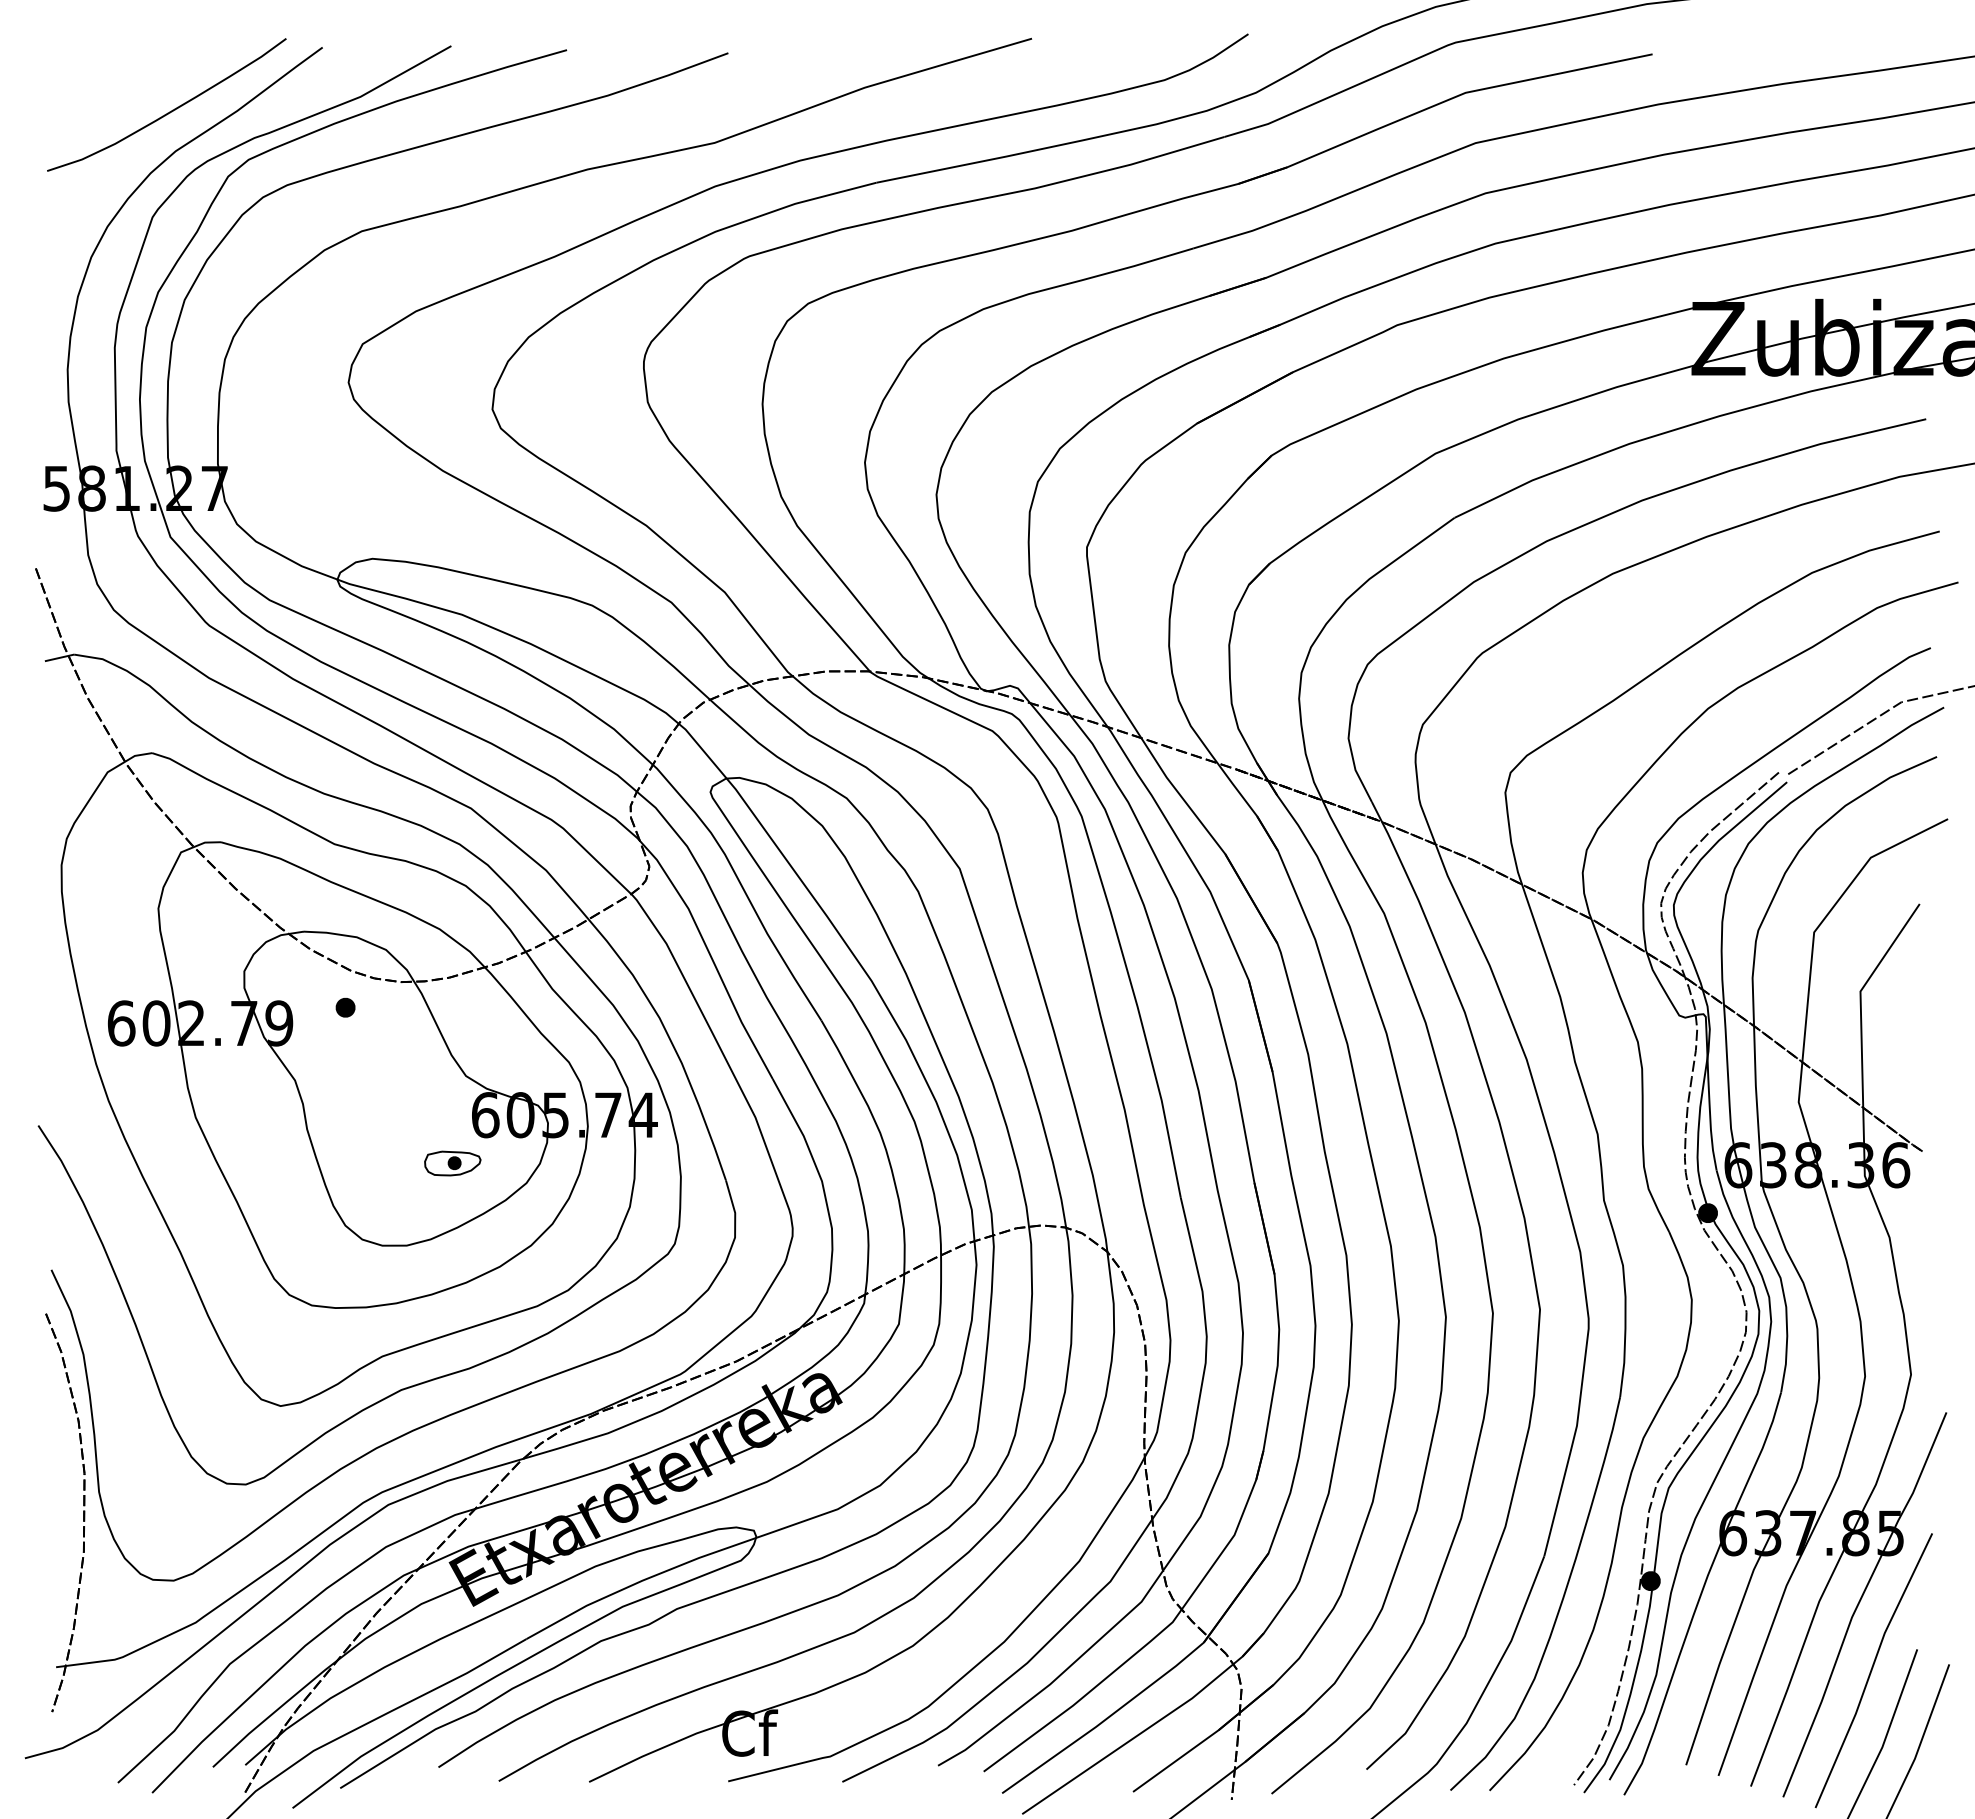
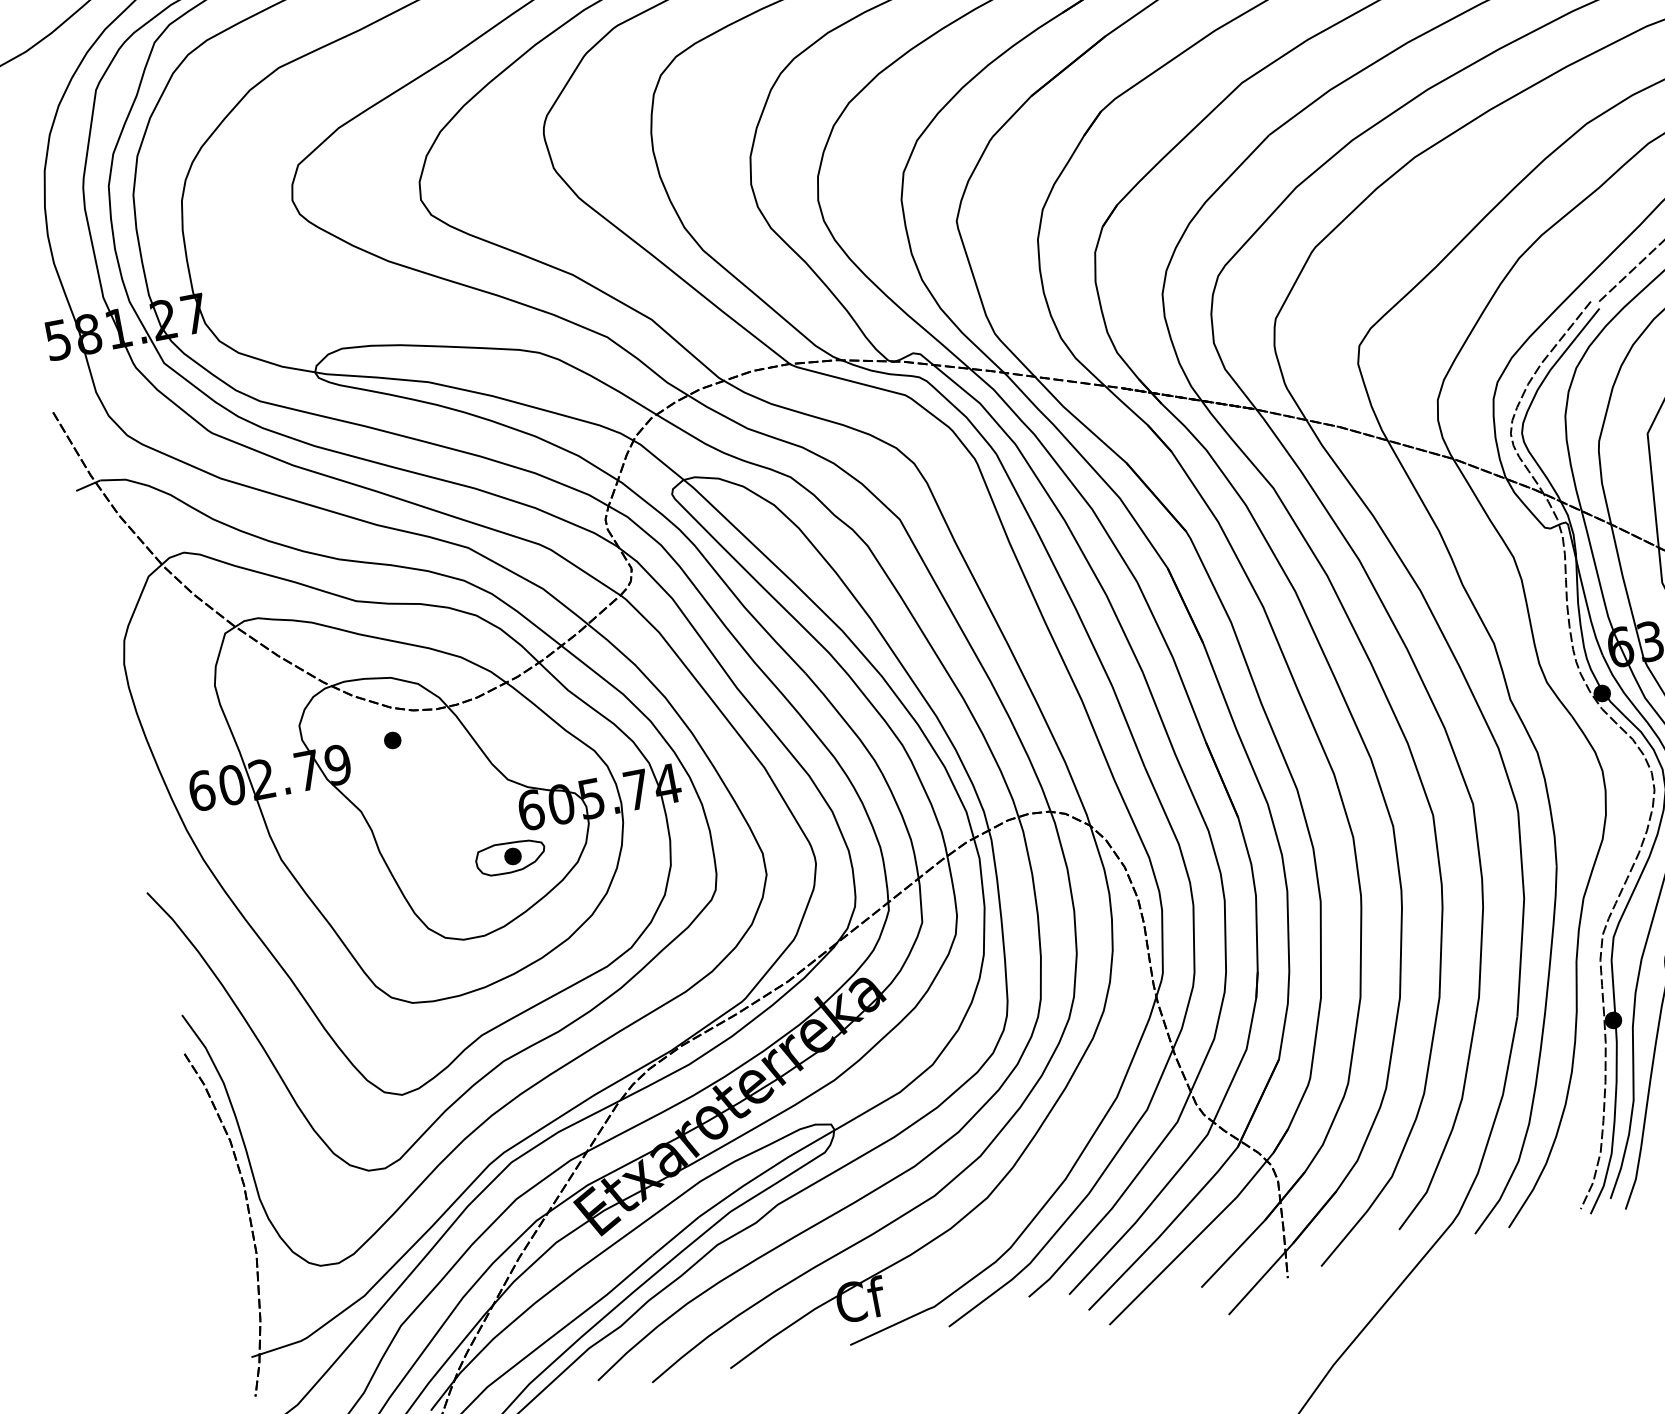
part: (452, 1163) -> (510, 857), size x1.43

